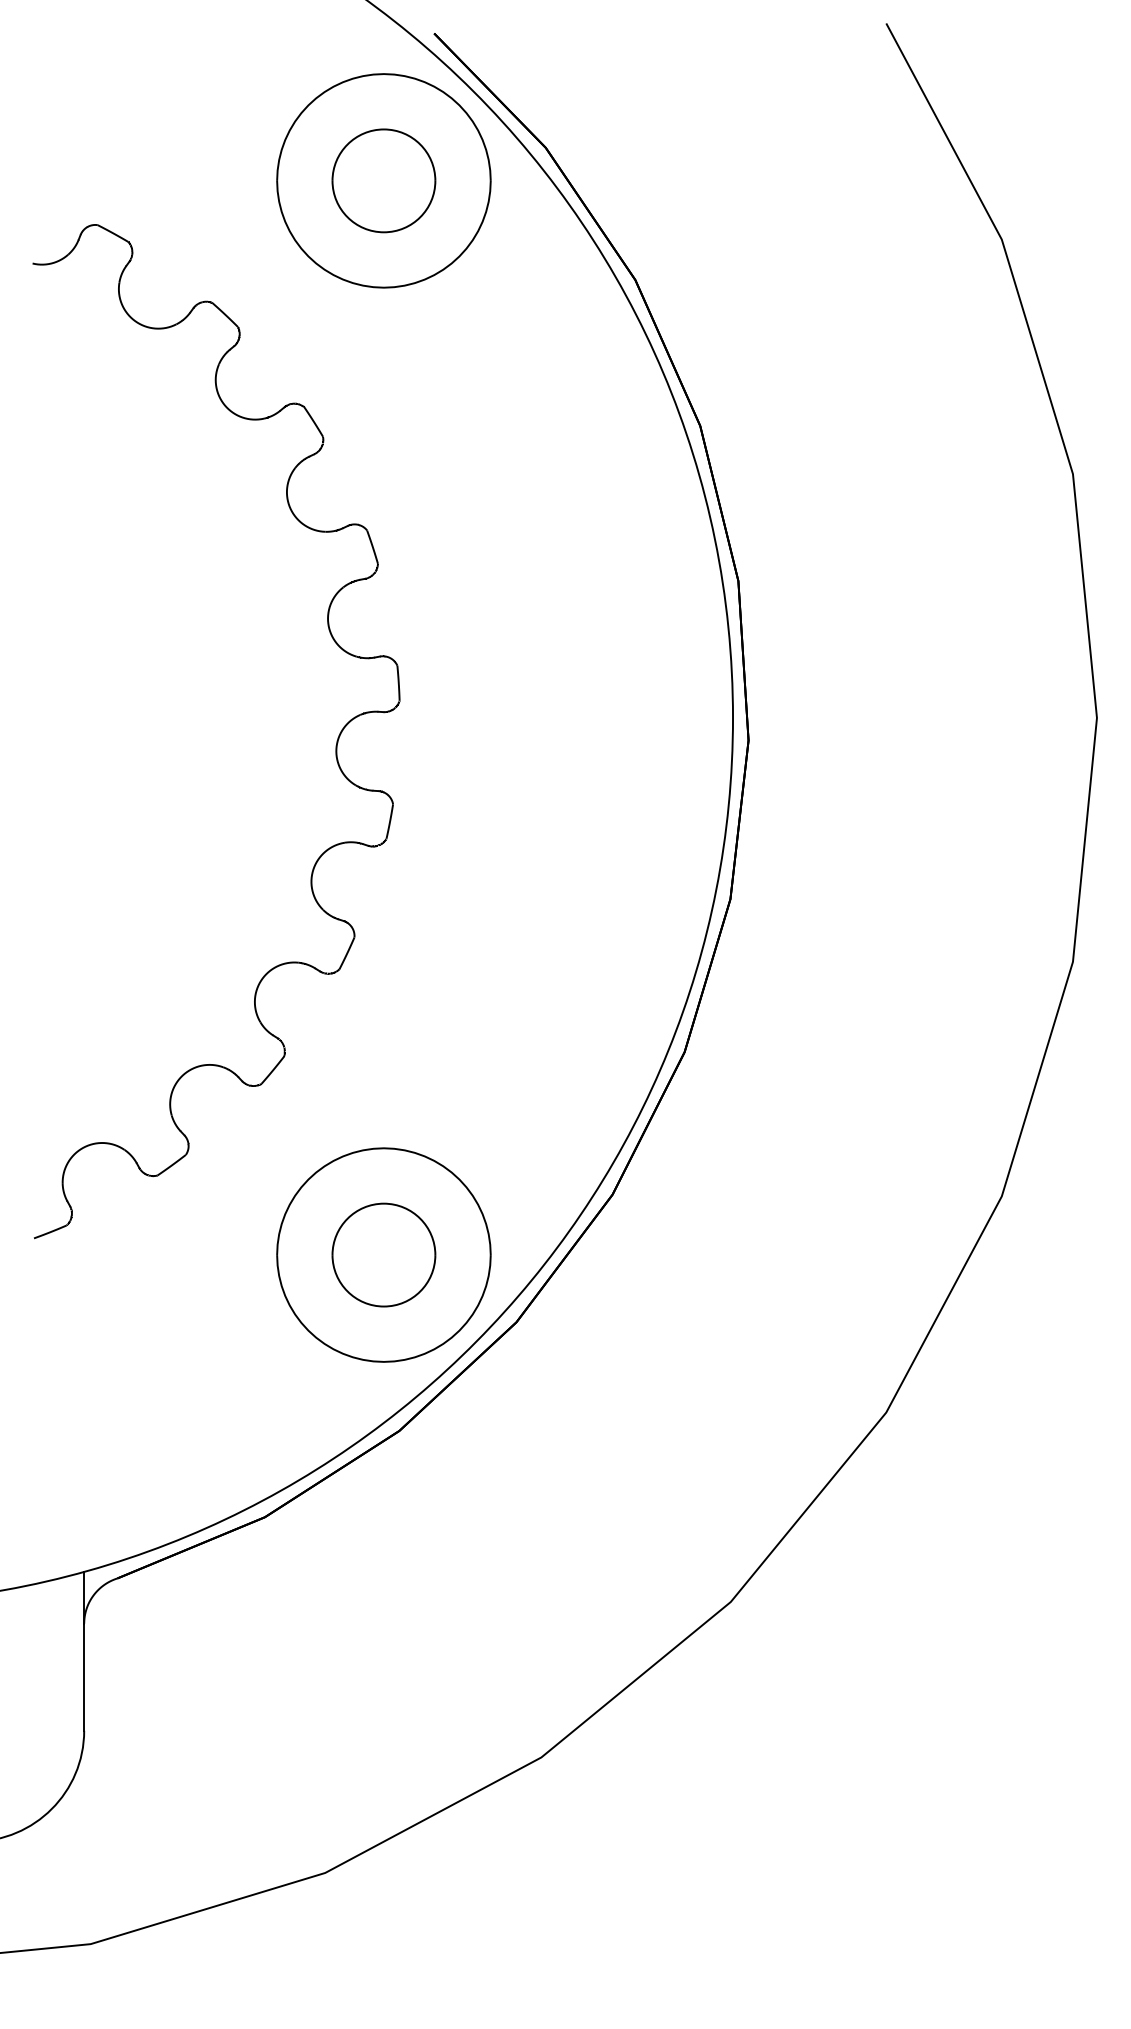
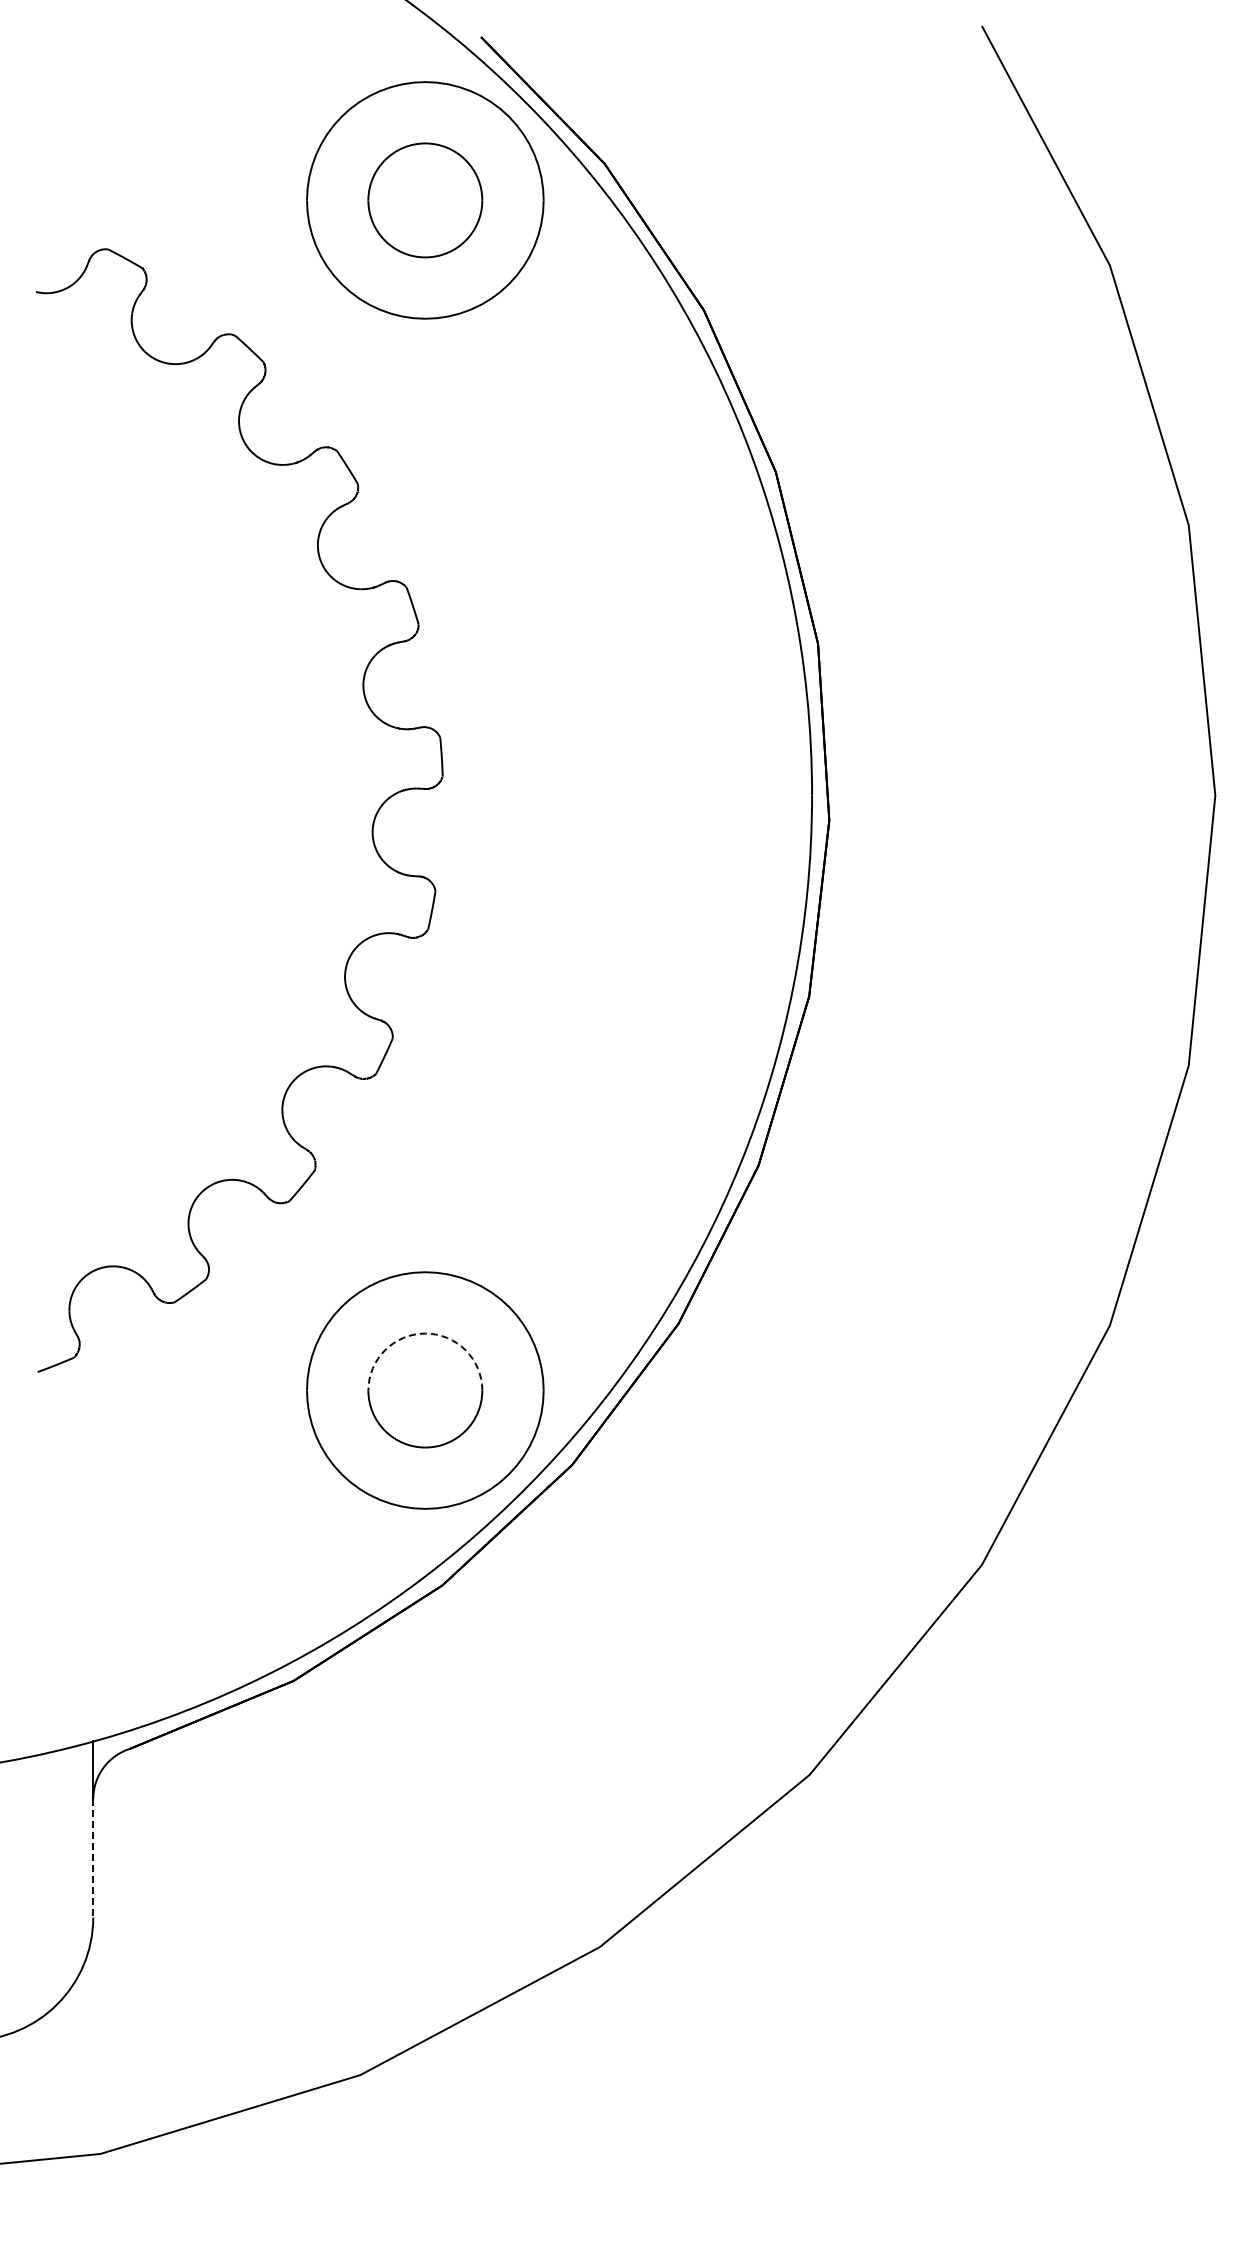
arc: (384, 1203) -> (425, 1333), solid -> dashed
line: (84, 1677) -> (93, 1858), solid -> dashed

